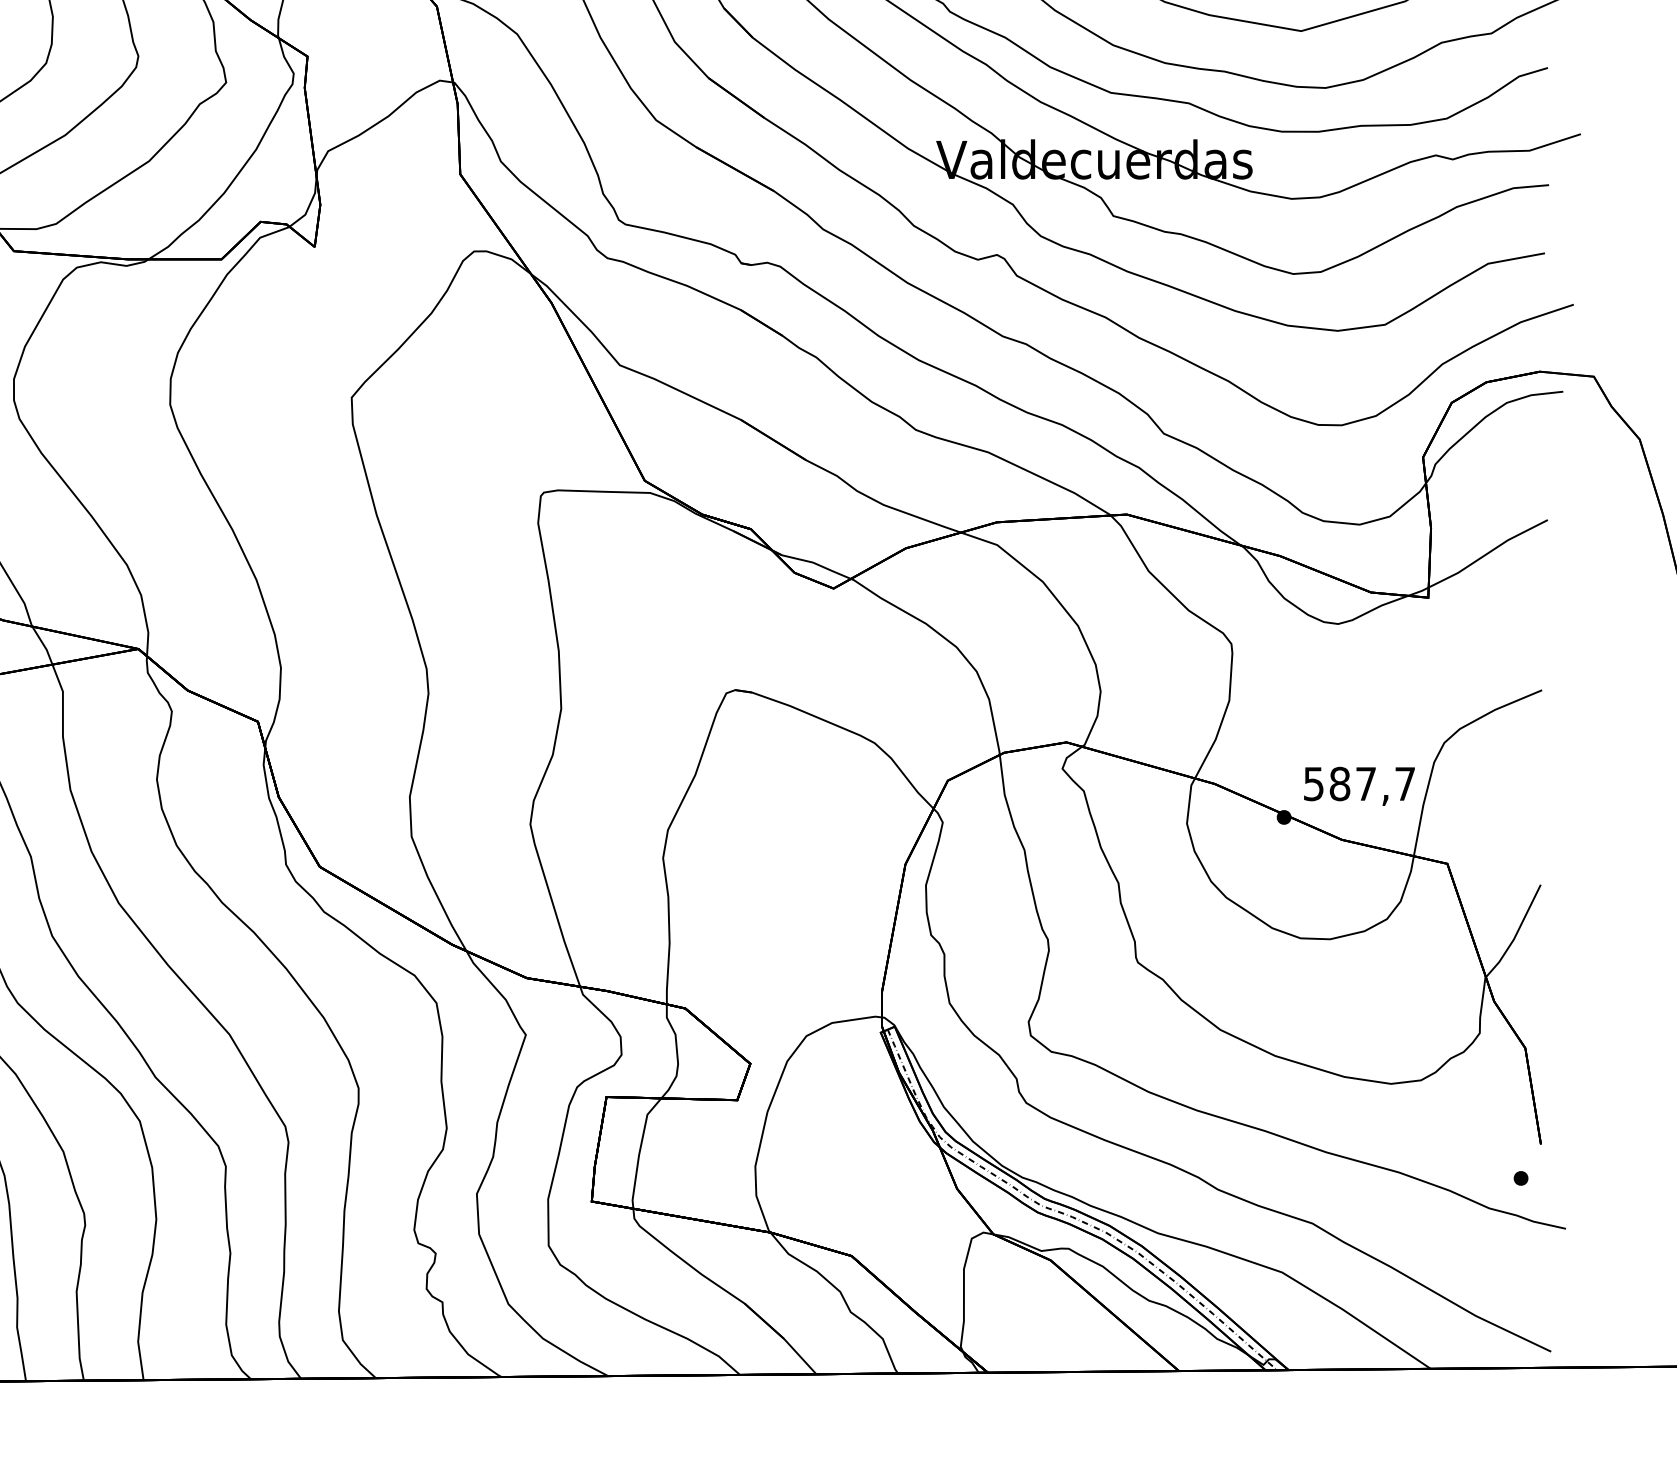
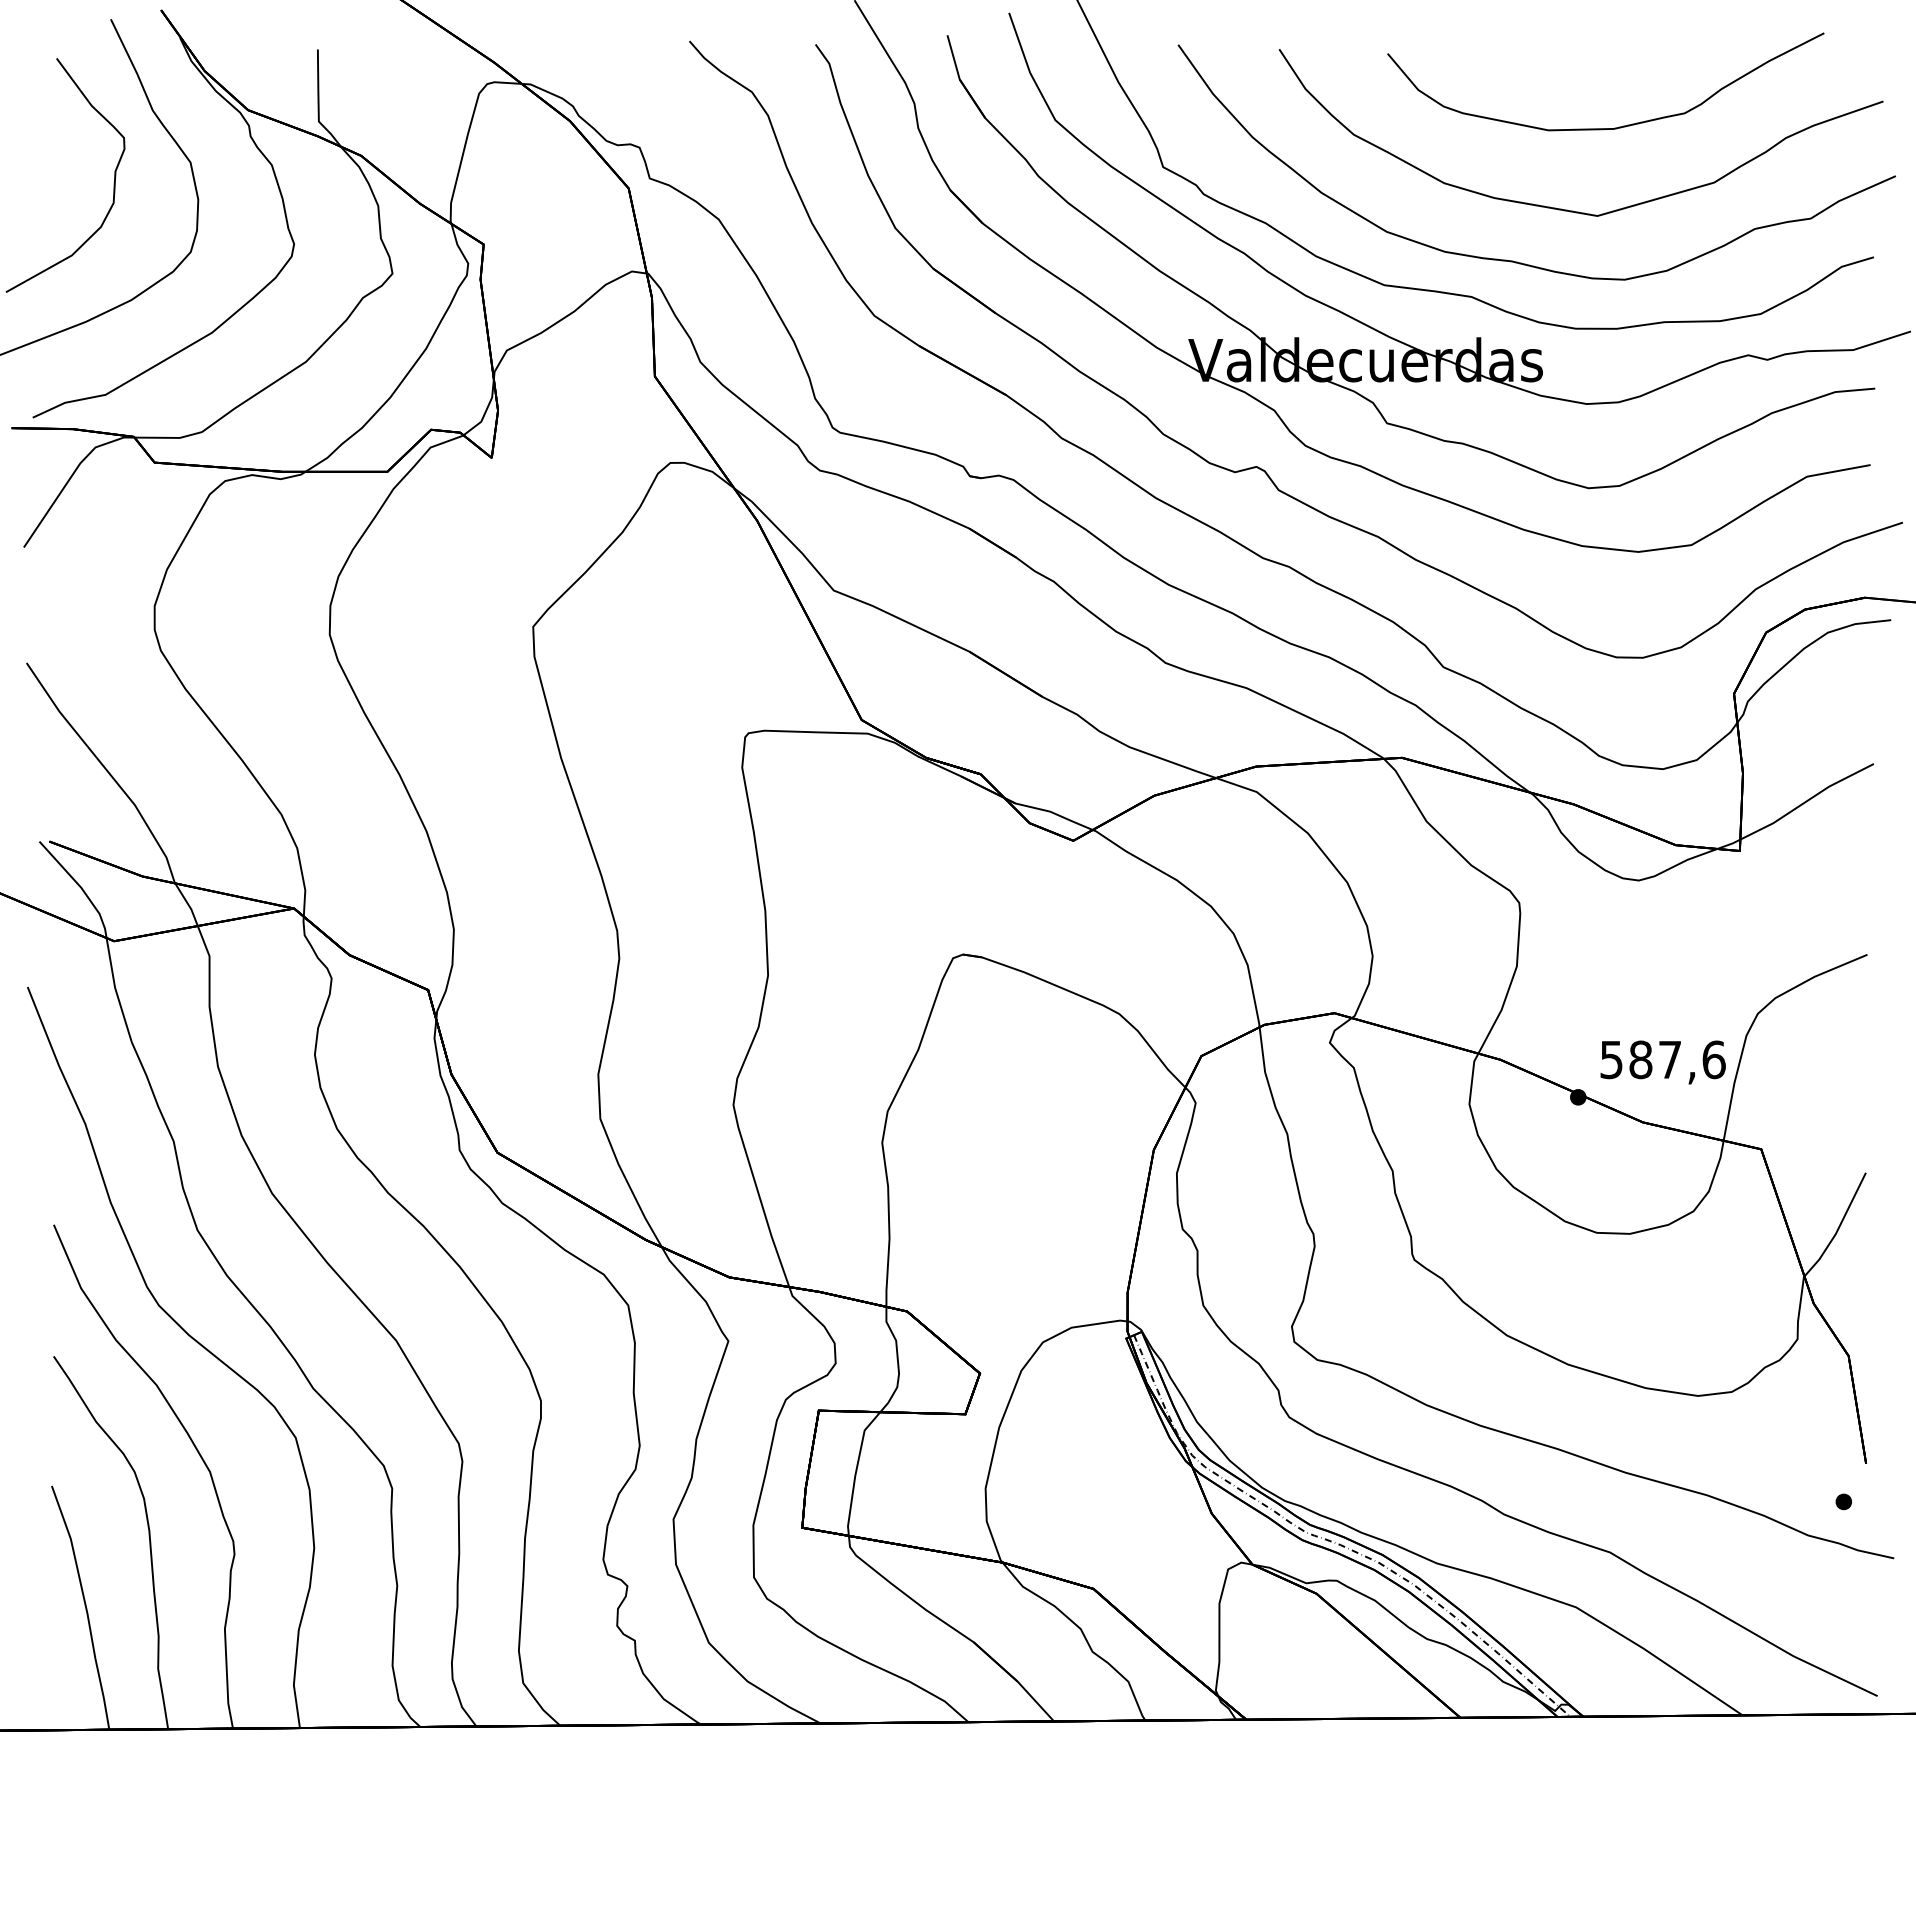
text: (1404, 783) -> (1713, 1059), 587,7 -> 587,6

